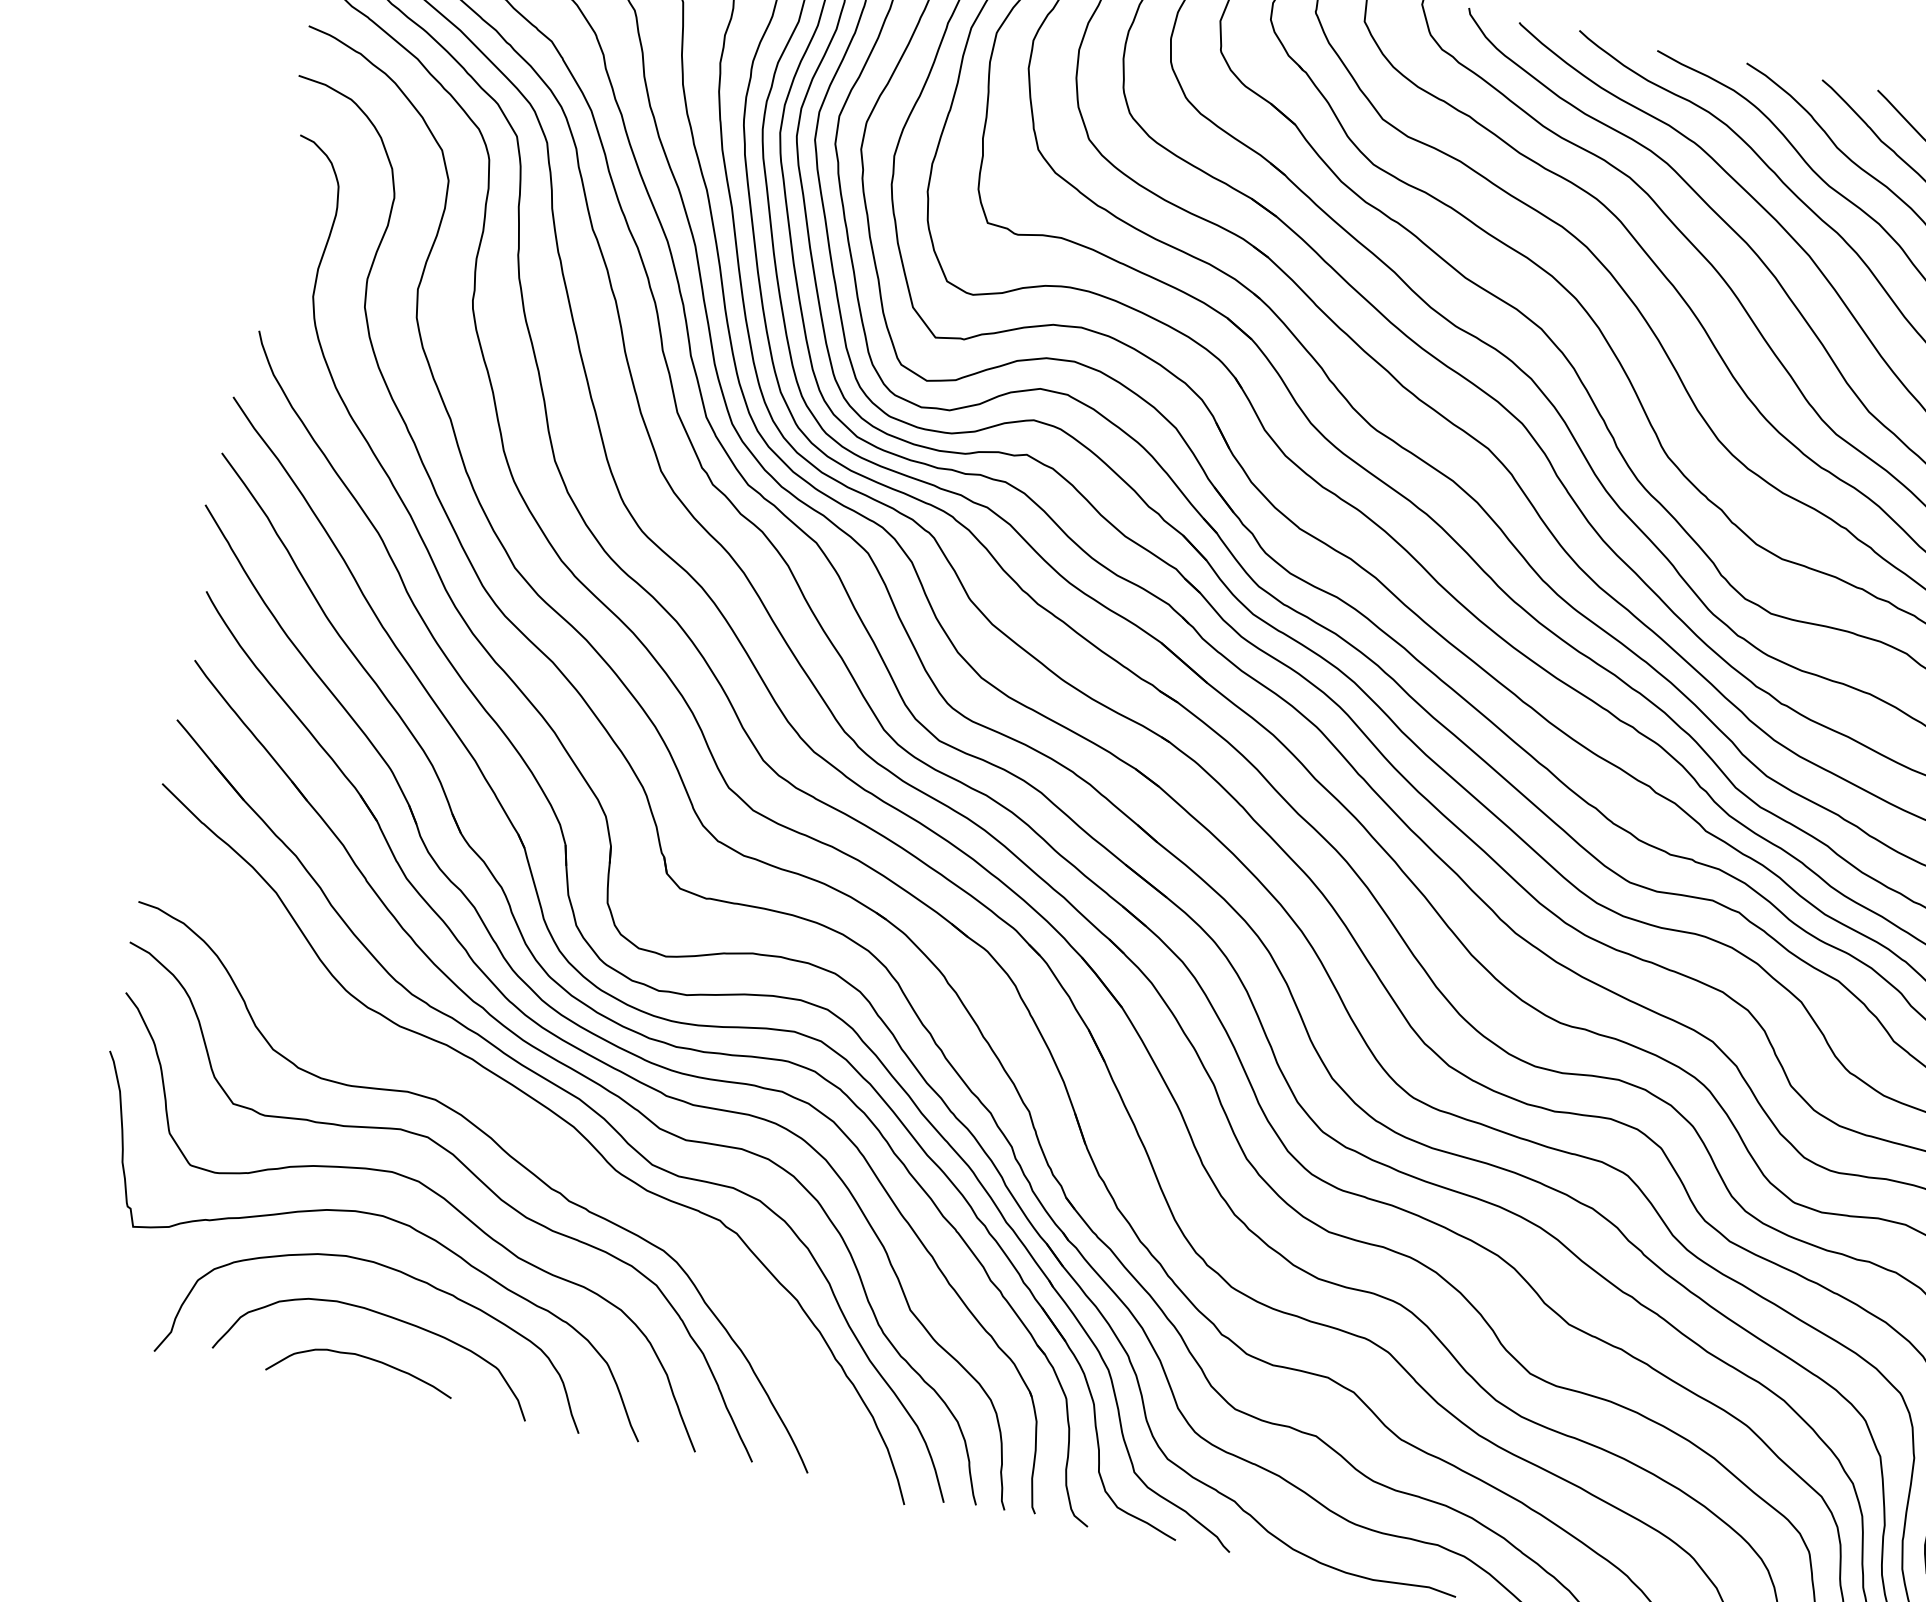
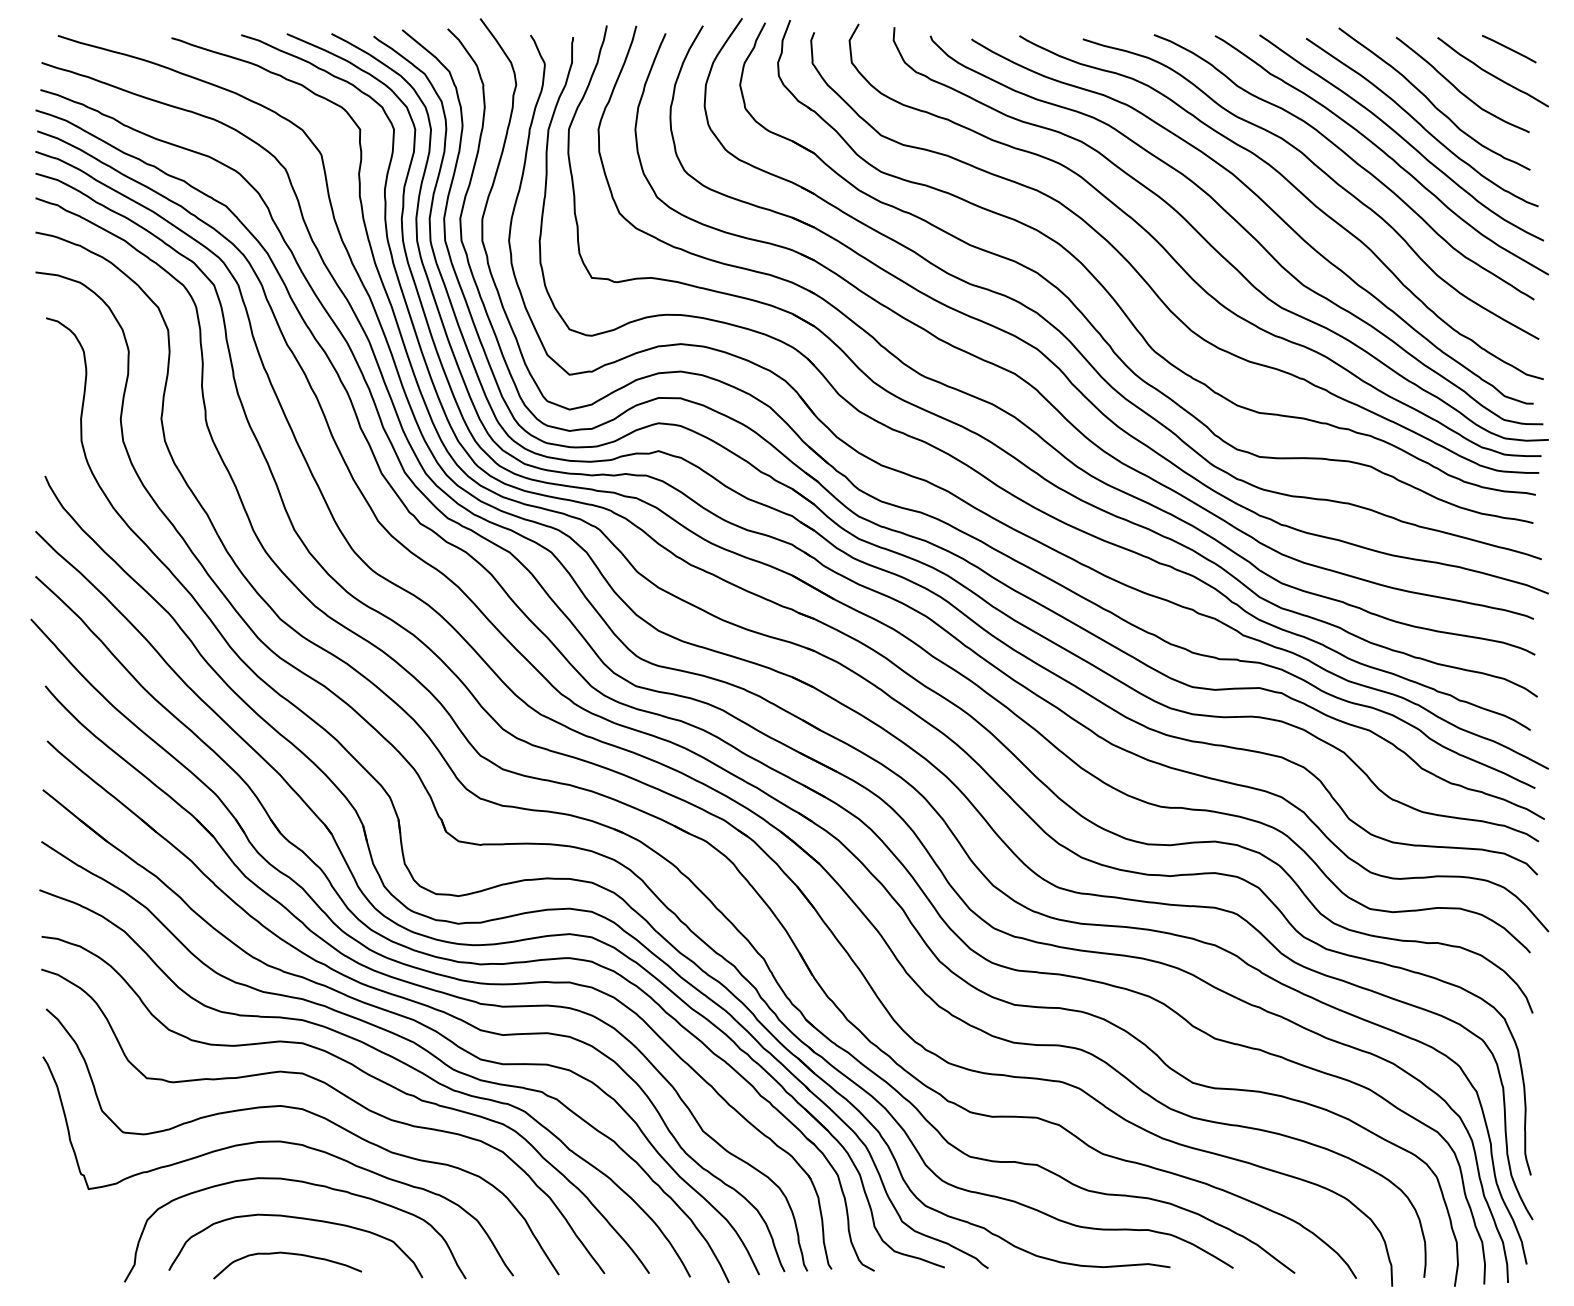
curve: (529, 1130) -> (380, 1052), added

